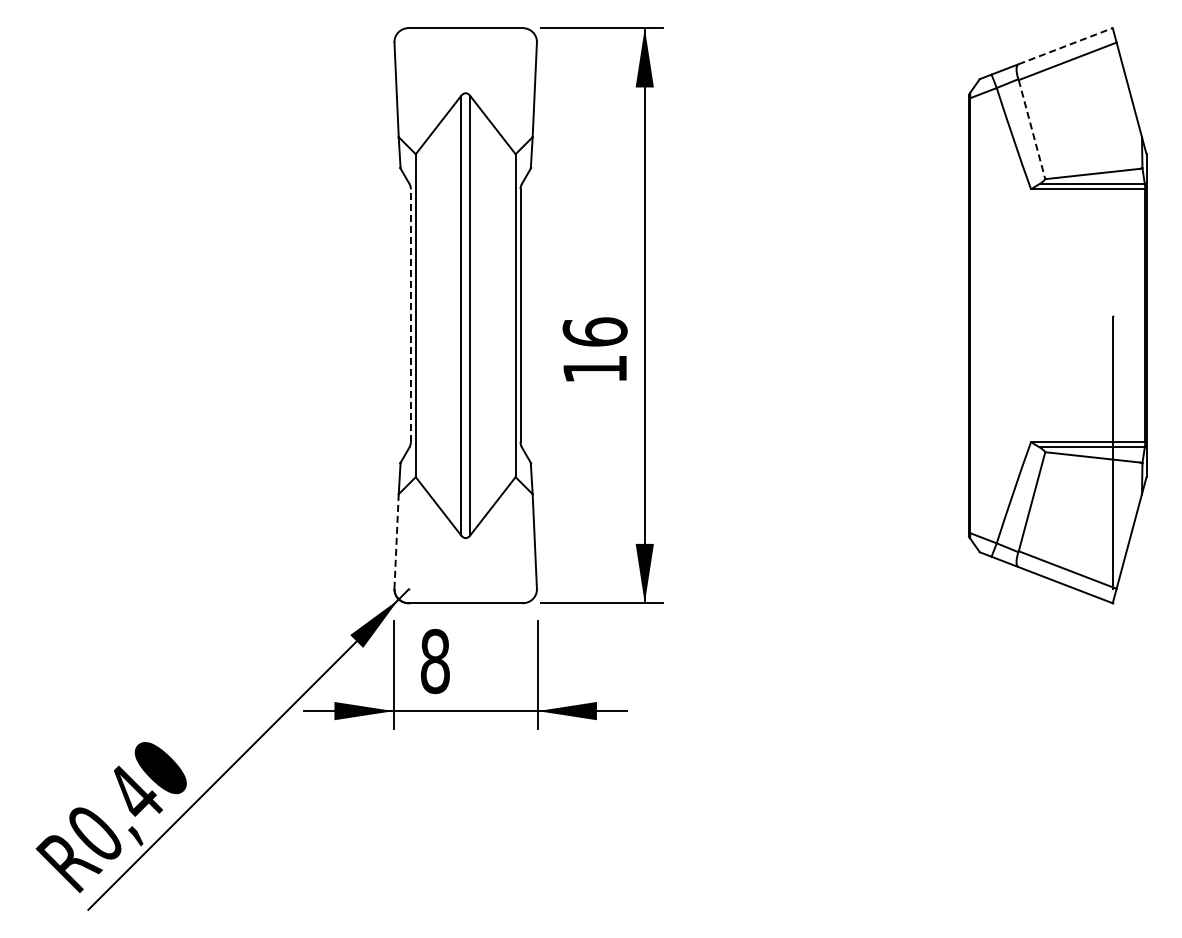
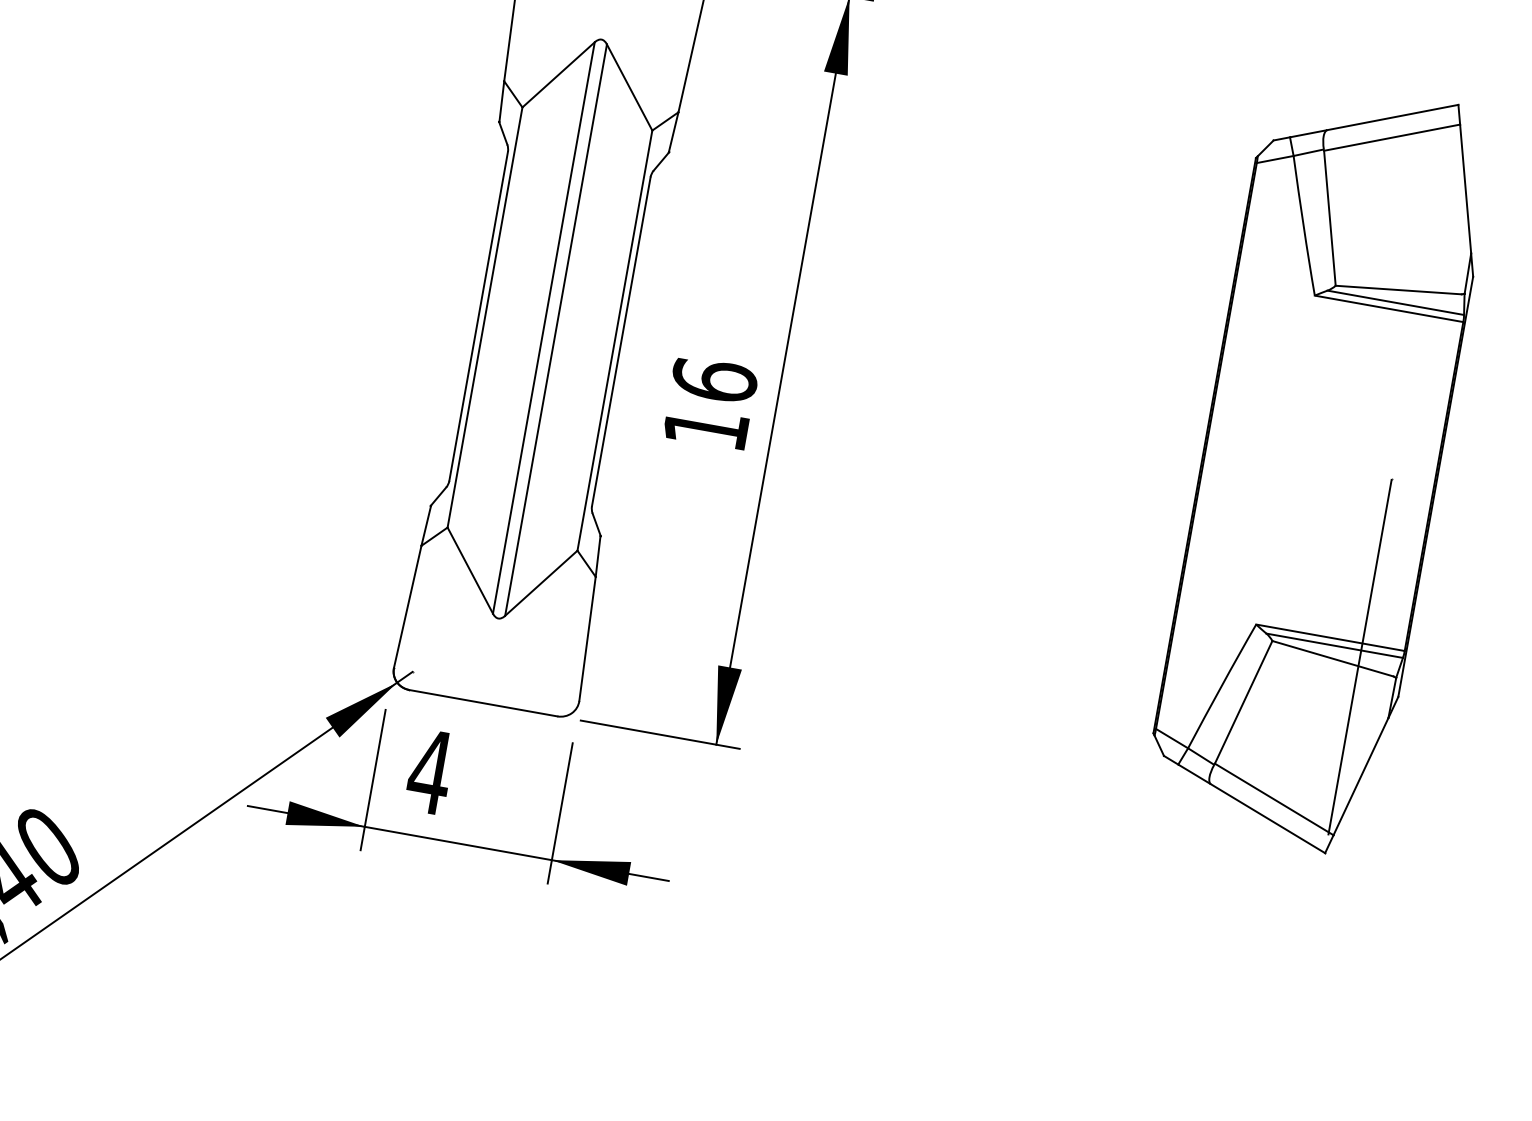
line: (1066, 46) -> (1393, 118), dashed -> solid
line: (1032, 130) -> (1330, 219), dashed -> solid
line: (410, 315) -> (478, 316), dashed -> solid
line: (396, 541) -> (407, 606), dashed -> solid
text: (434, 661) -> (429, 771), 8 -> 4

